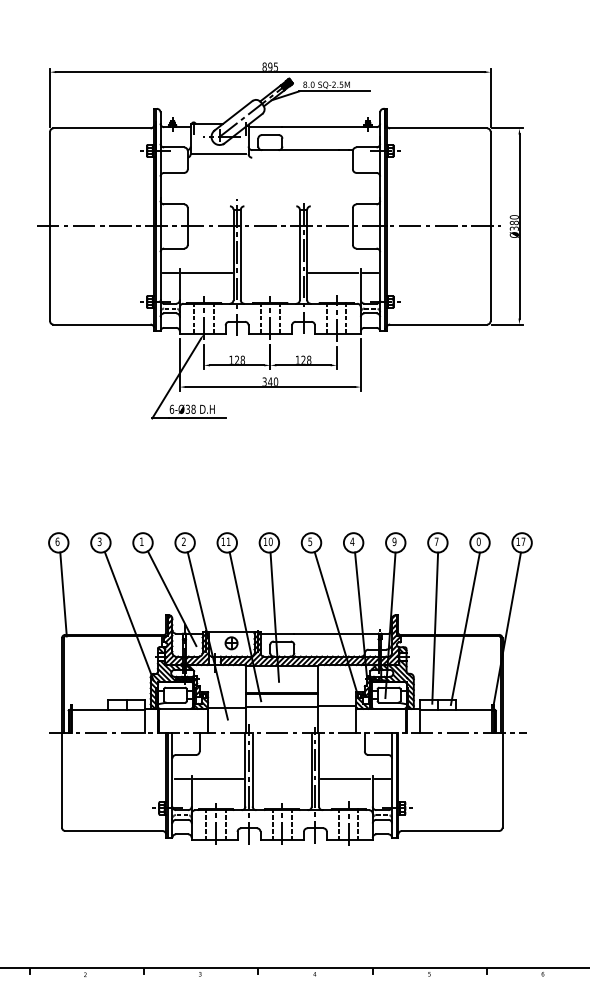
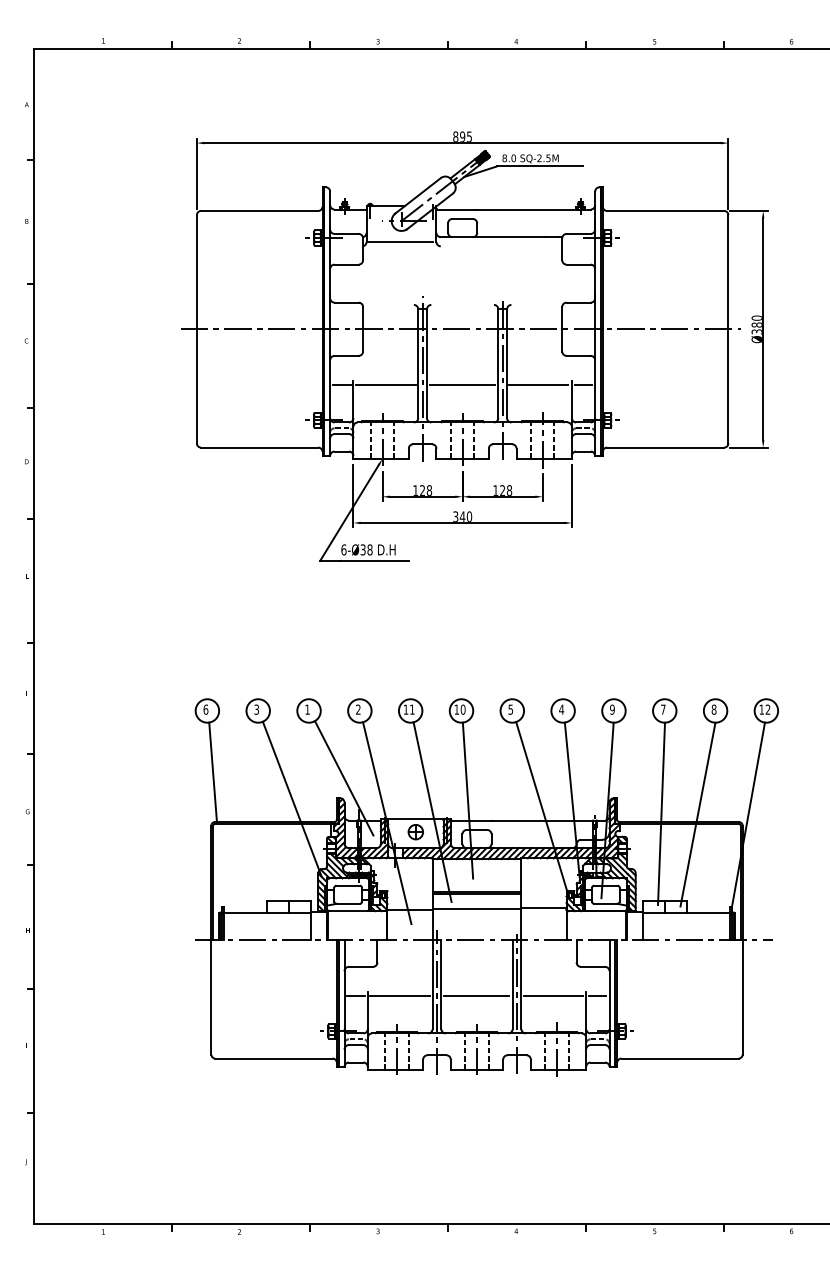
line: (269, 273) -> (461, 385), added
text: (478, 541) -> (713, 709), 0 -> 8
text: (523, 541) -> (767, 709), 17 -> 12
line: (281, 779) -> (476, 996), added

